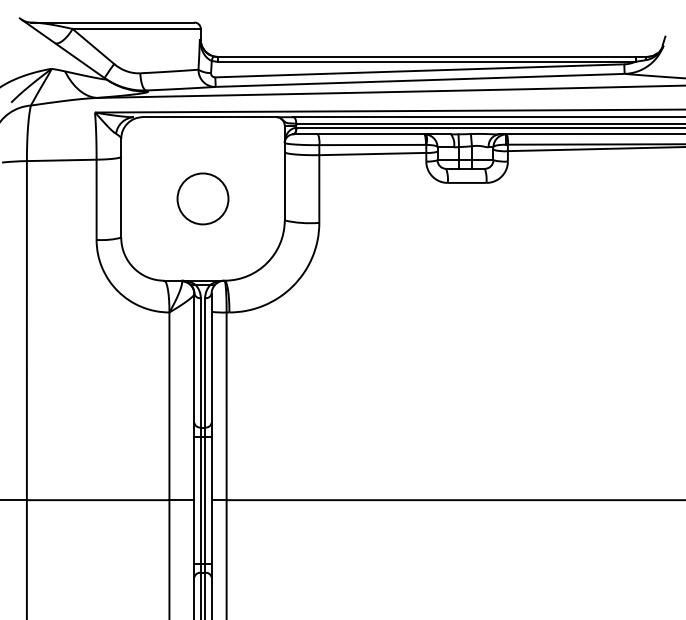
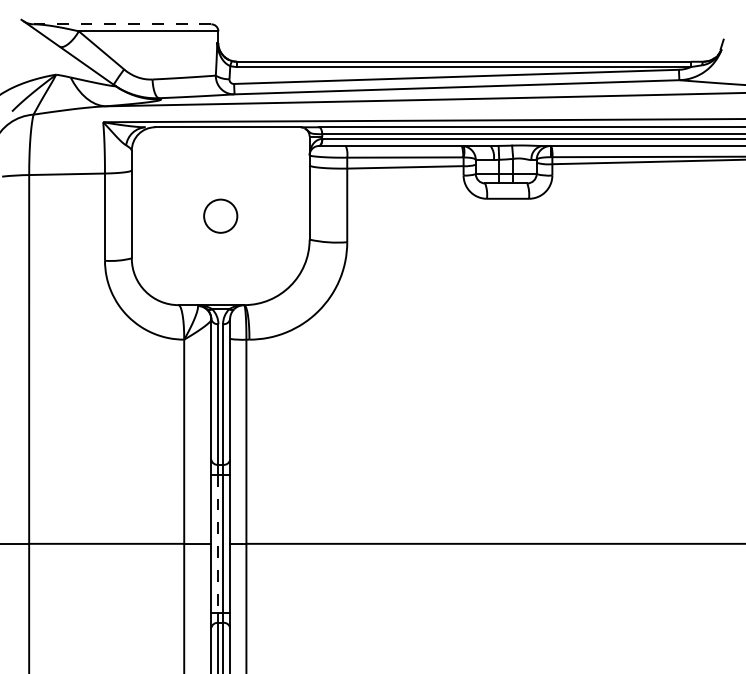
line: (112, 22) -> (122, 24), solid -> dashed
circle: (202, 198) -> (220, 215), size x0.6
line: (200, 500) -> (218, 544), solid -> dashed

